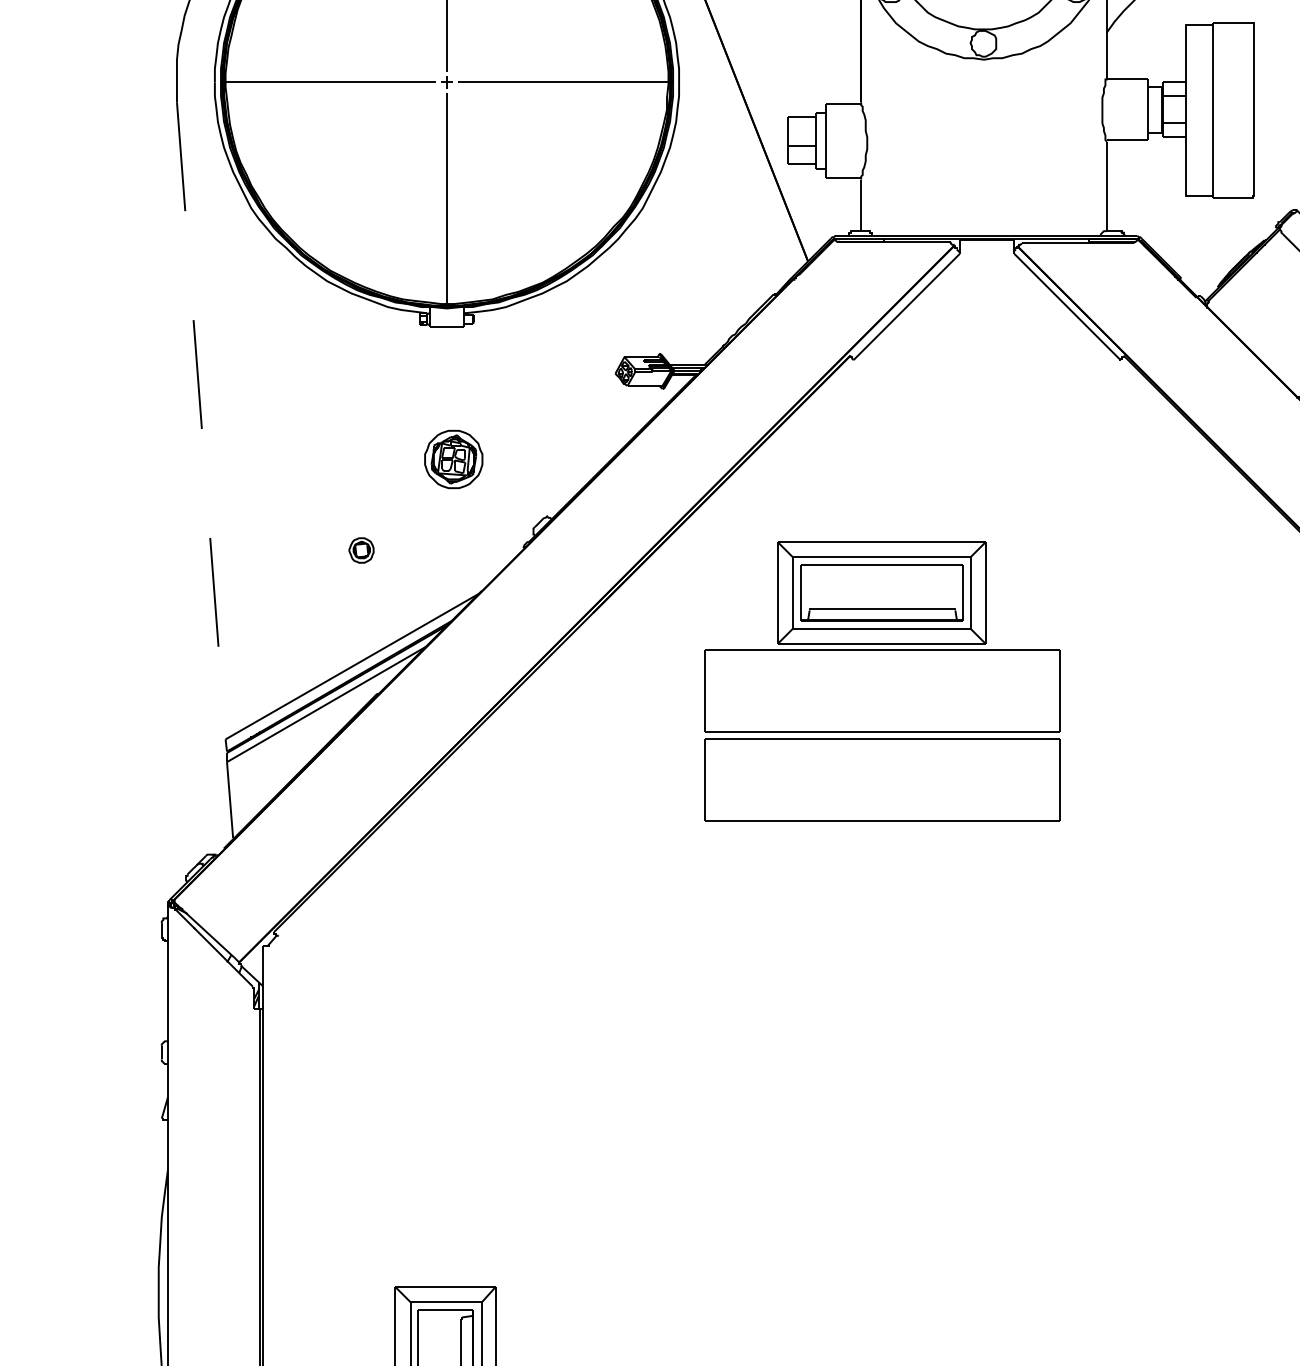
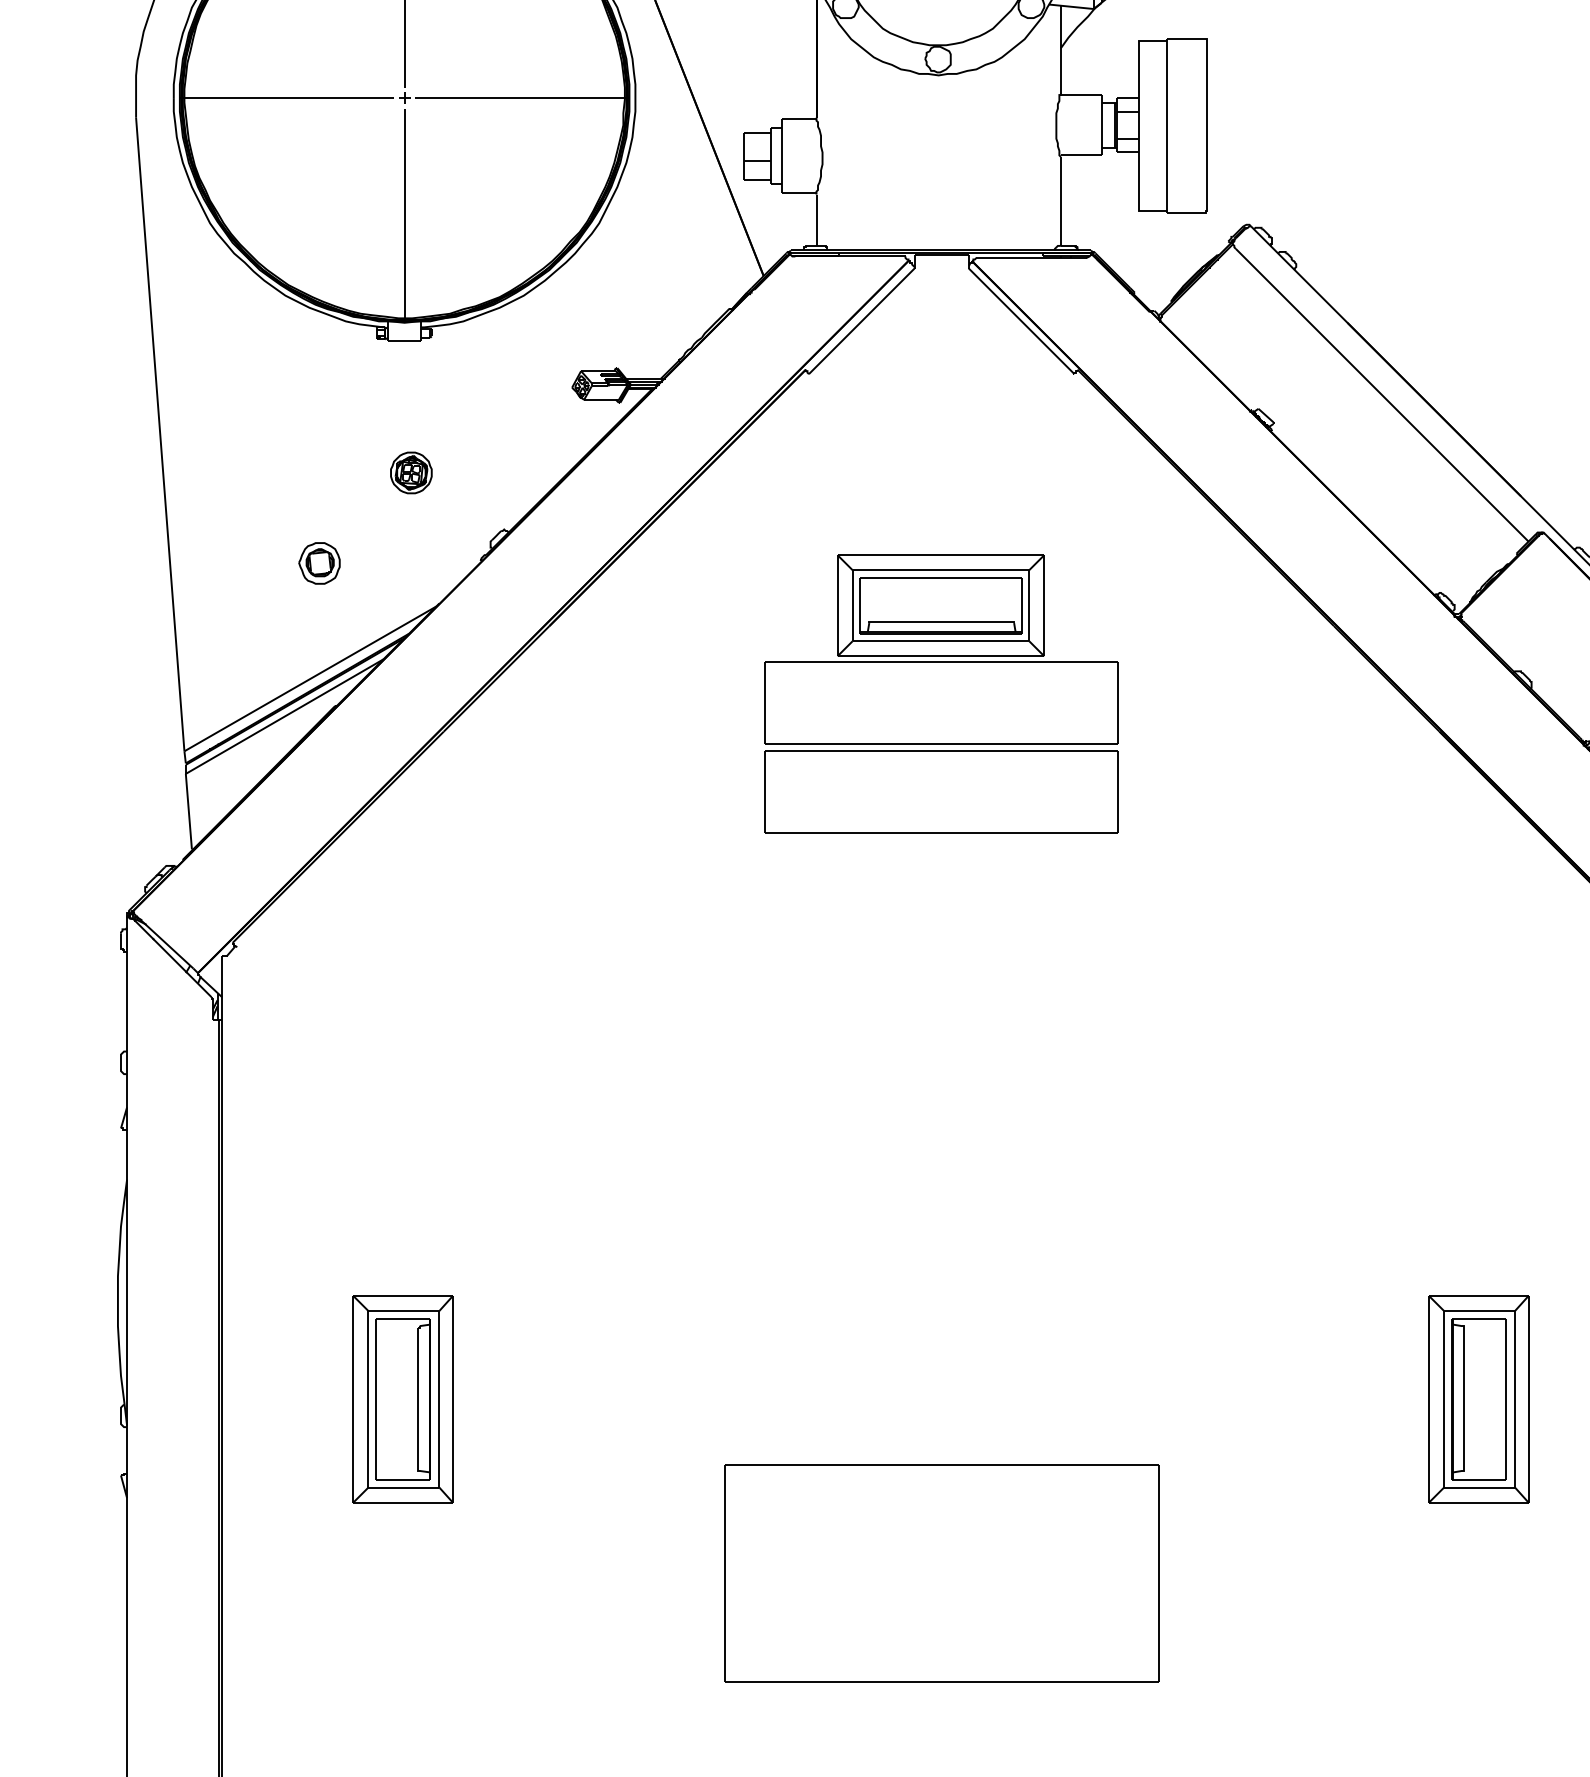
line: (201, 420) -> (160, 434), dashed -> solid
part: (453, 459) -> (411, 472), size x0.71
part: (361, 550) -> (319, 563), size x1.67
part: (882, 681) -> (941, 693), moved

